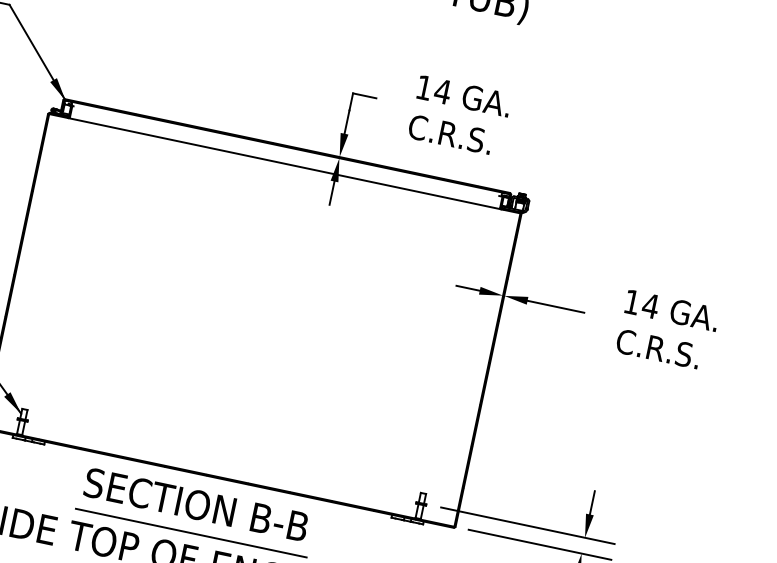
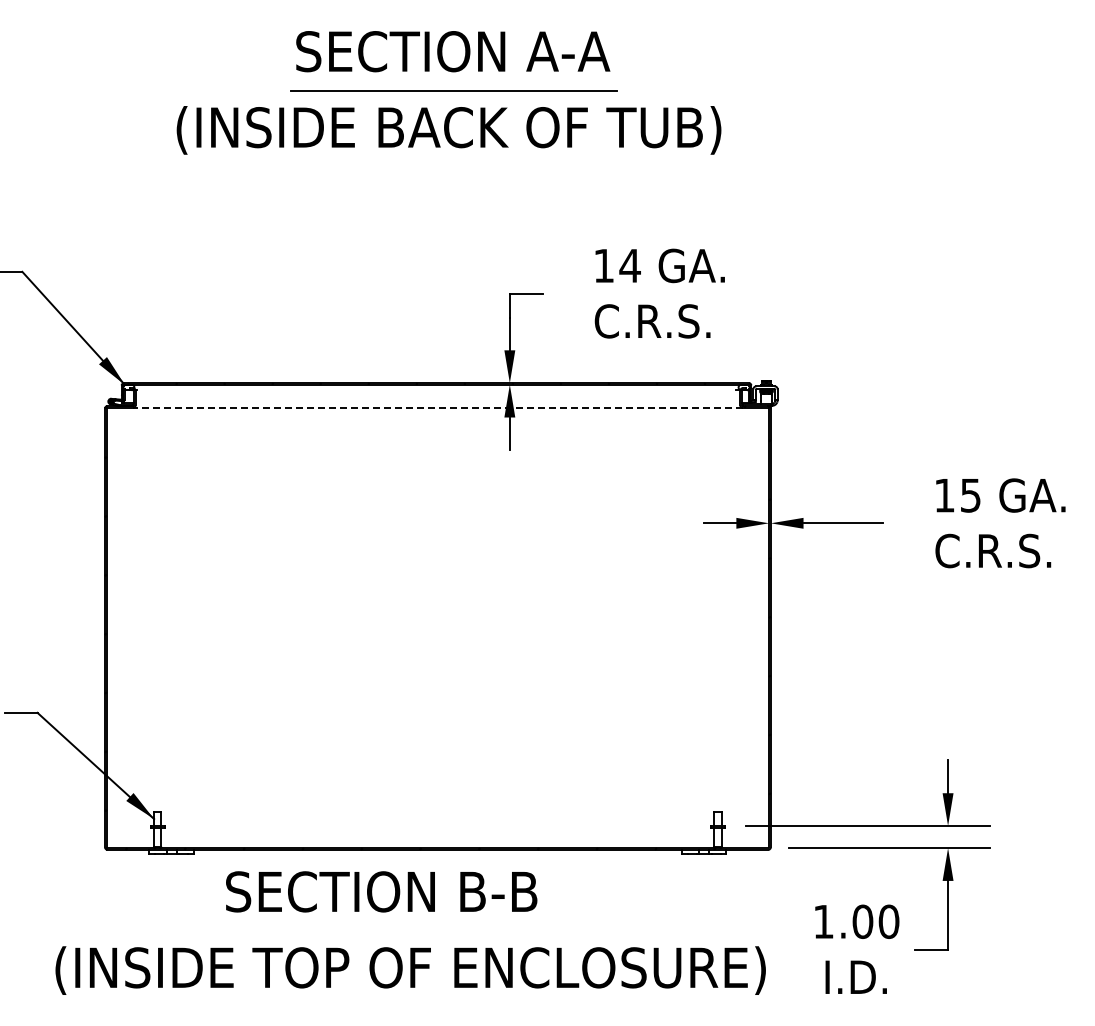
line: (284, 163) -> (437, 407), solid -> dashed
text: (650, 306) -> (970, 495), 14 -> 15
text: (196, 504) -> (381, 891), moved
line: (191, 533) -> (416, 931), removed

